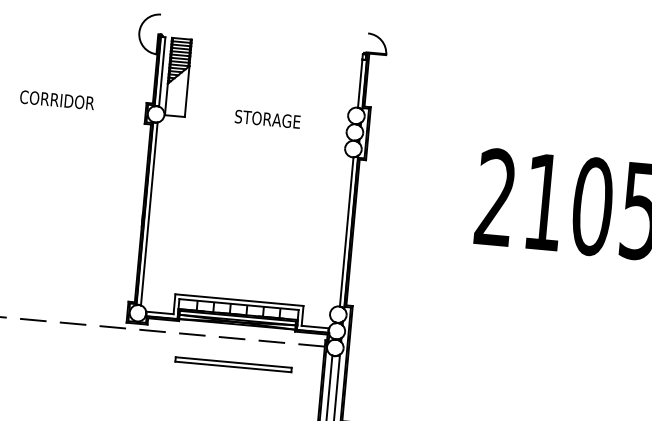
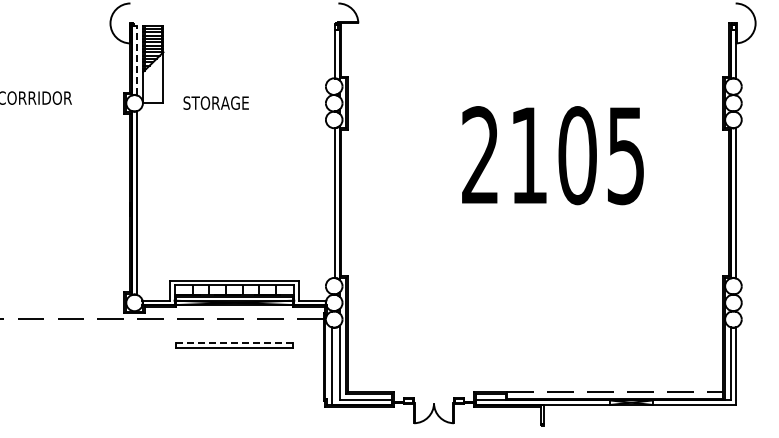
line: (161, 71) -> (136, 60), solid -> dashed
text: (267, 118) -> (215, 102), moved
line: (232, 362) -> (233, 343), solid -> dashed

